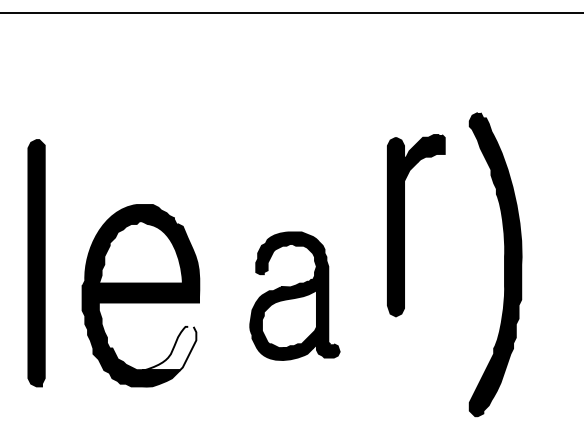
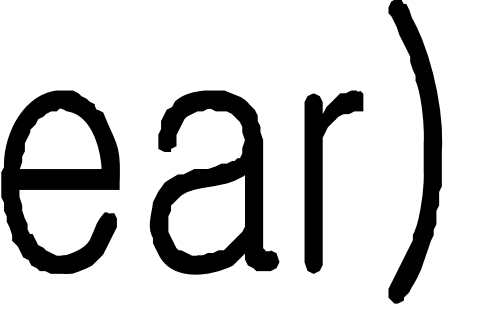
part: (404, 225) -> (322, 181), moved
part: (294, 296) -> (214, 182), size x1.43
fill: (169, 348) -> (89, 234), added

